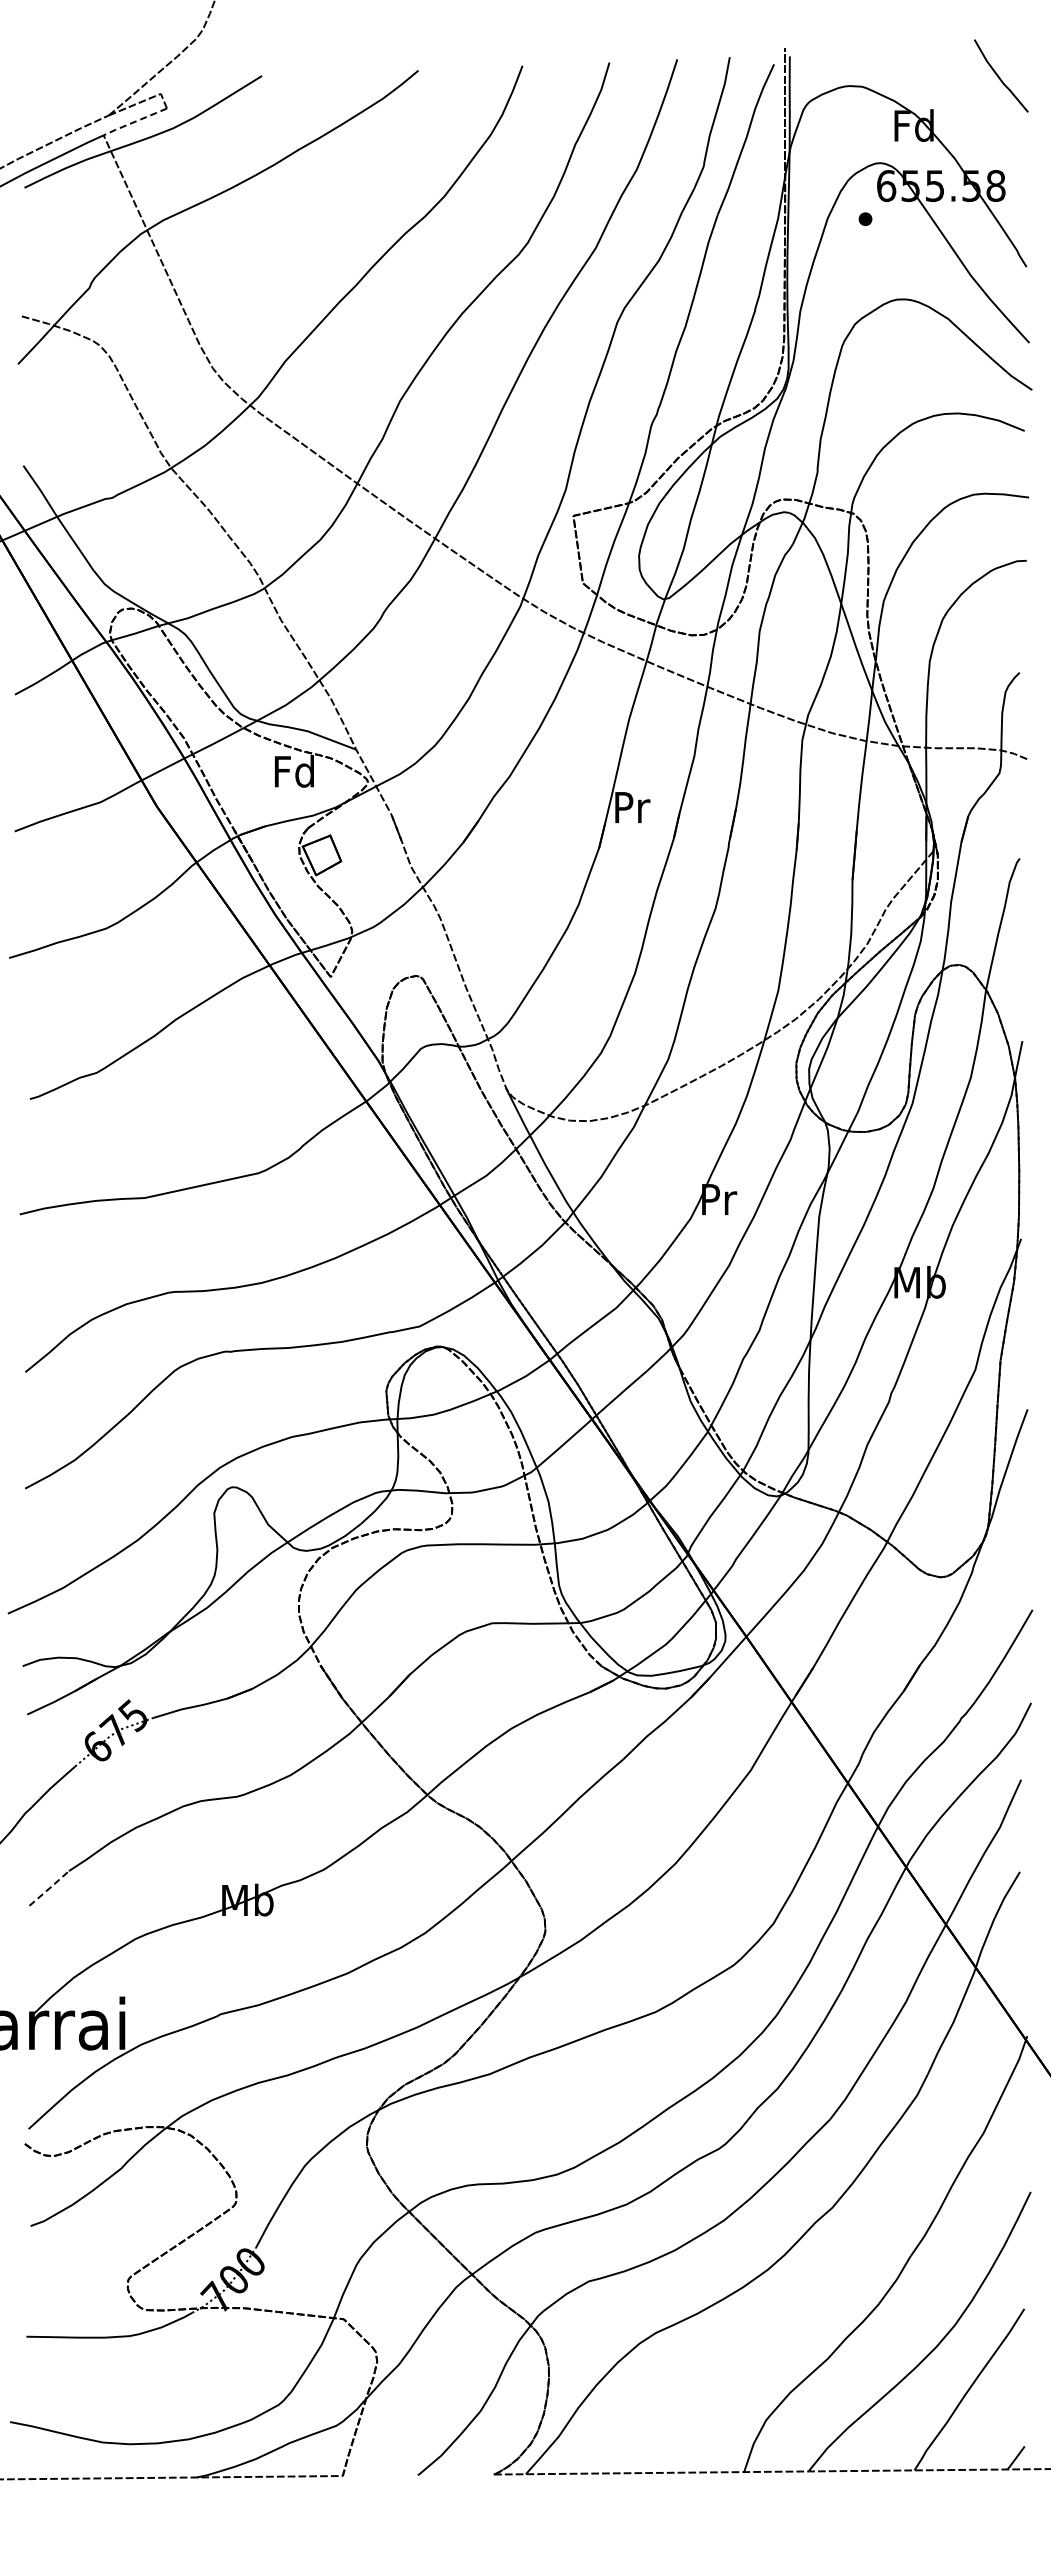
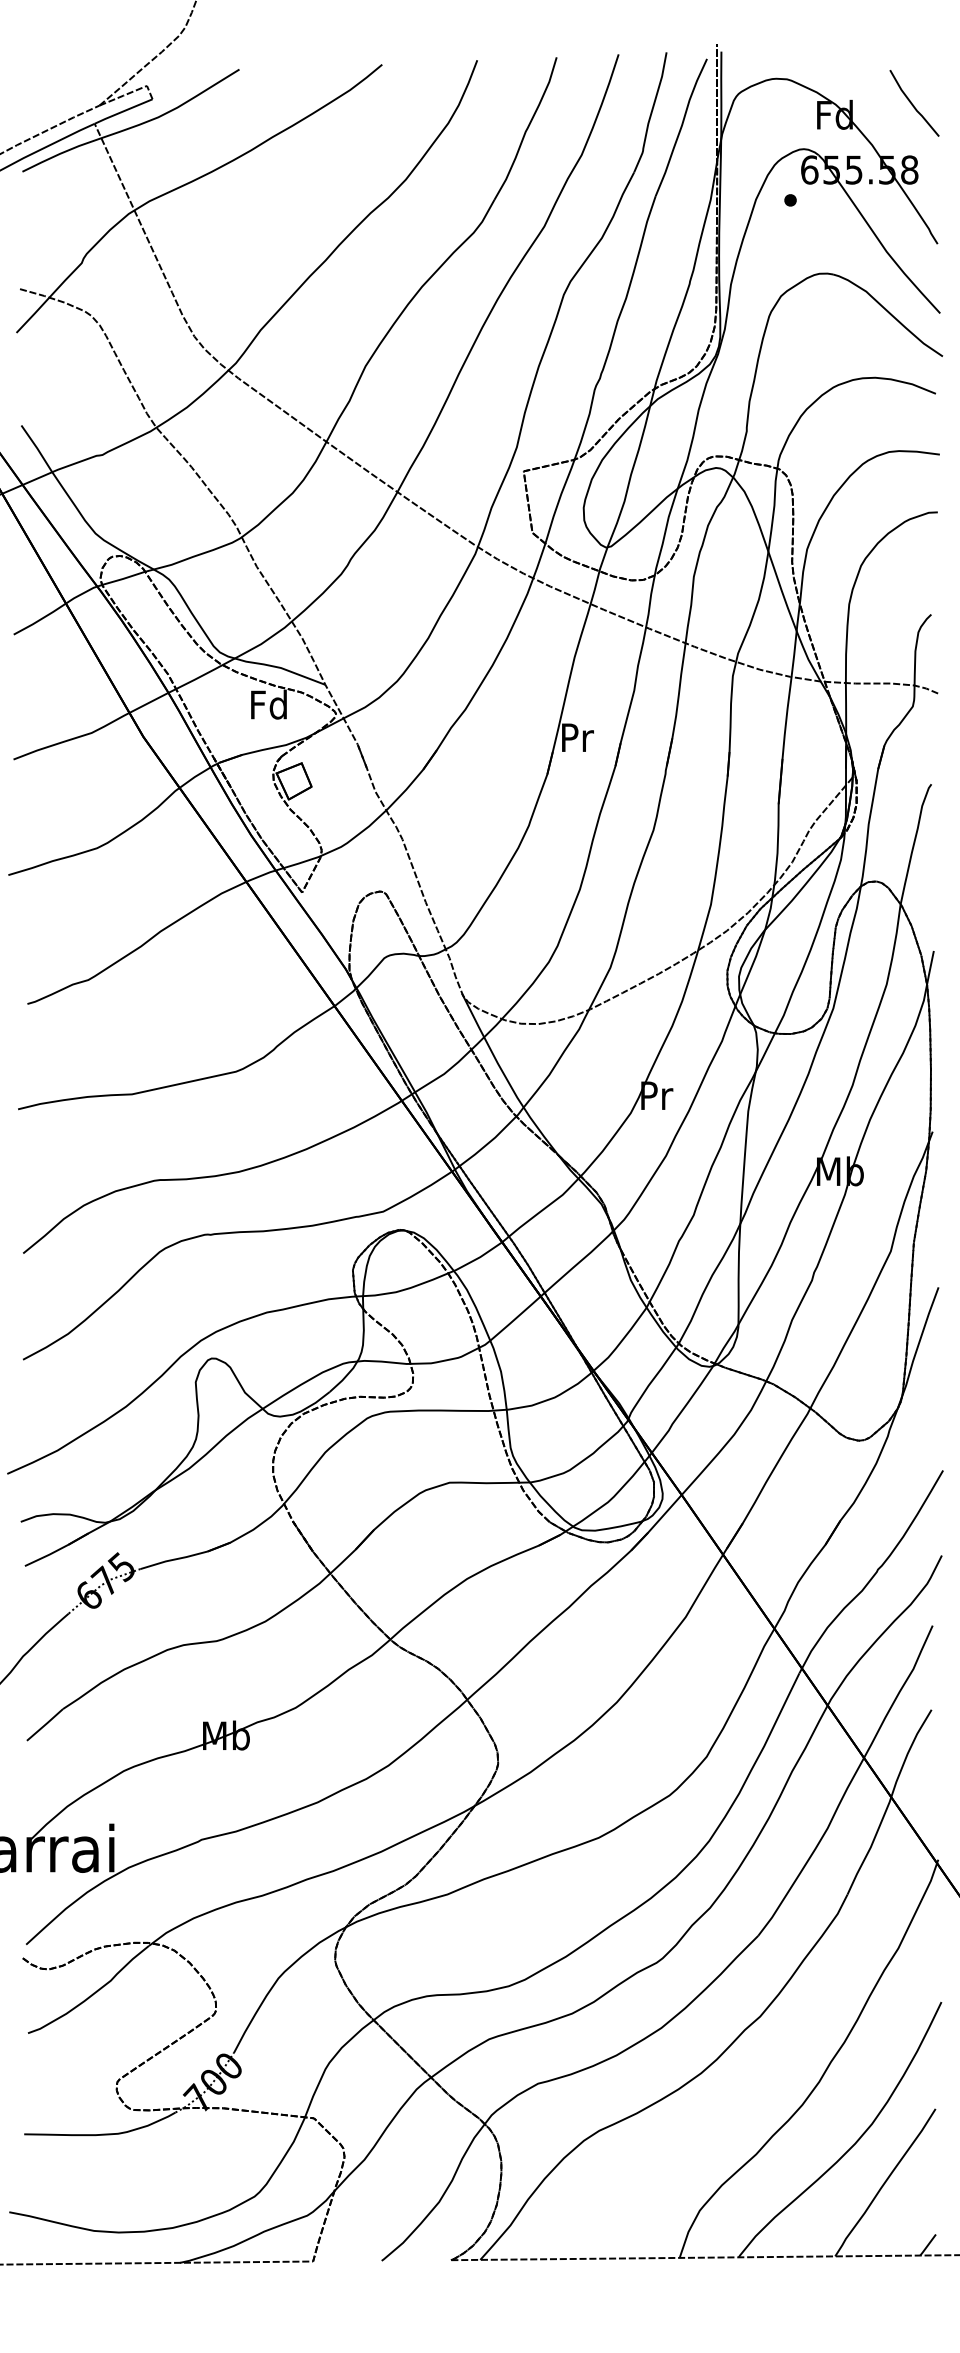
line: (999, 76) -> (912, 103), moved
line: (135, 121) -> (123, 111), dashed -> solid
line: (50, 1887) -> (46, 1724), dashed -> solid

